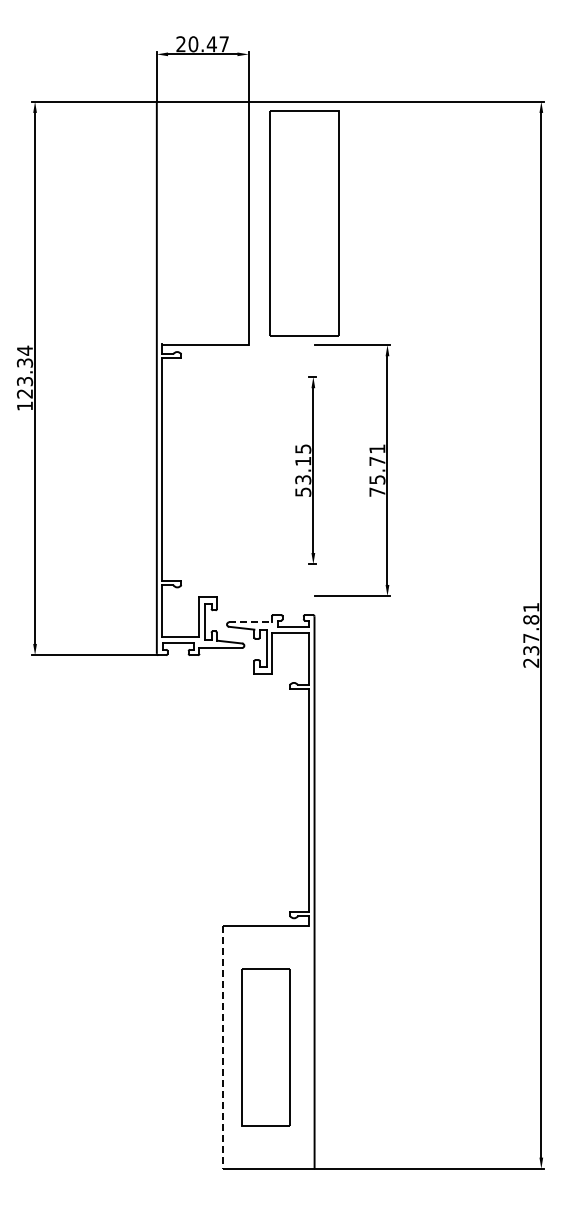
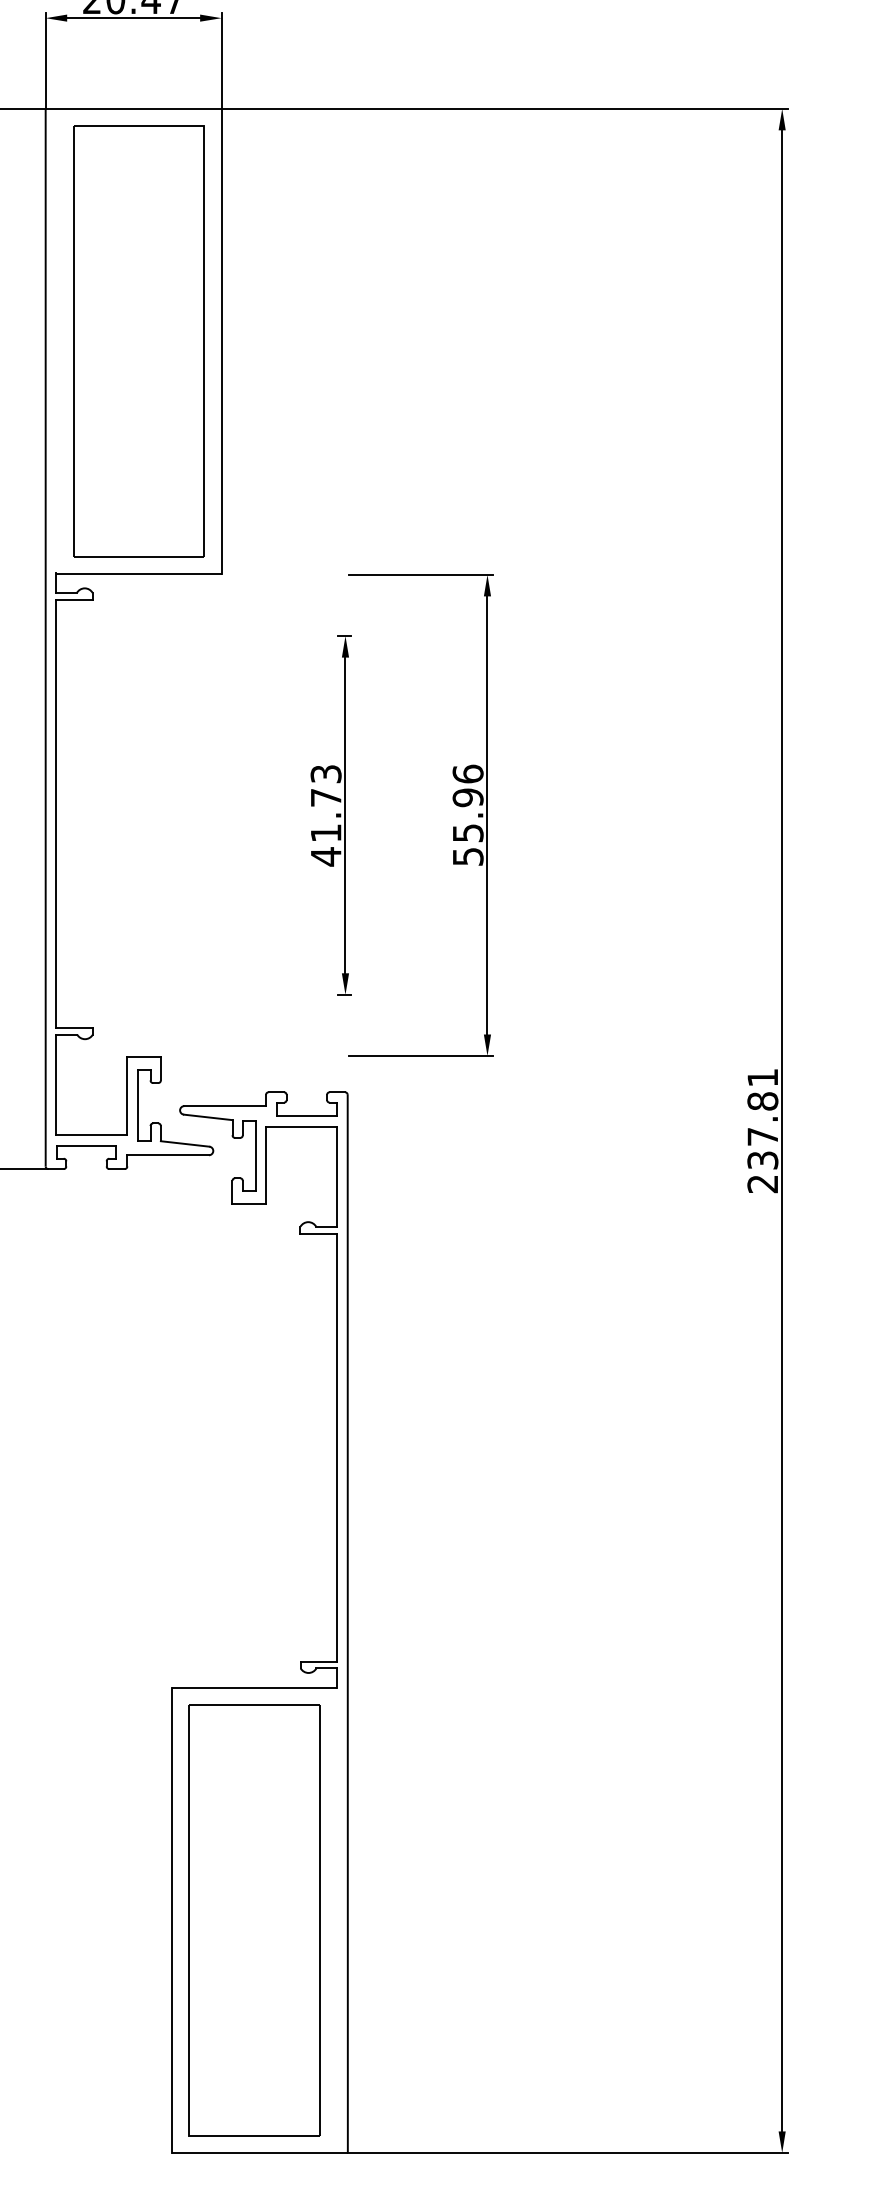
part: (304, 223) -> (138, 342), moved
text: (303, 470) -> (326, 815), 53.15 -> 41.73
text: (377, 470) -> (468, 815), 75.71 -> 55.96
line: (251, 622) -> (227, 1106), dashed -> solid
line: (222, 1047) -> (171, 1920), dashed -> solid
part: (265, 1047) -> (253, 1920), size x1.43

